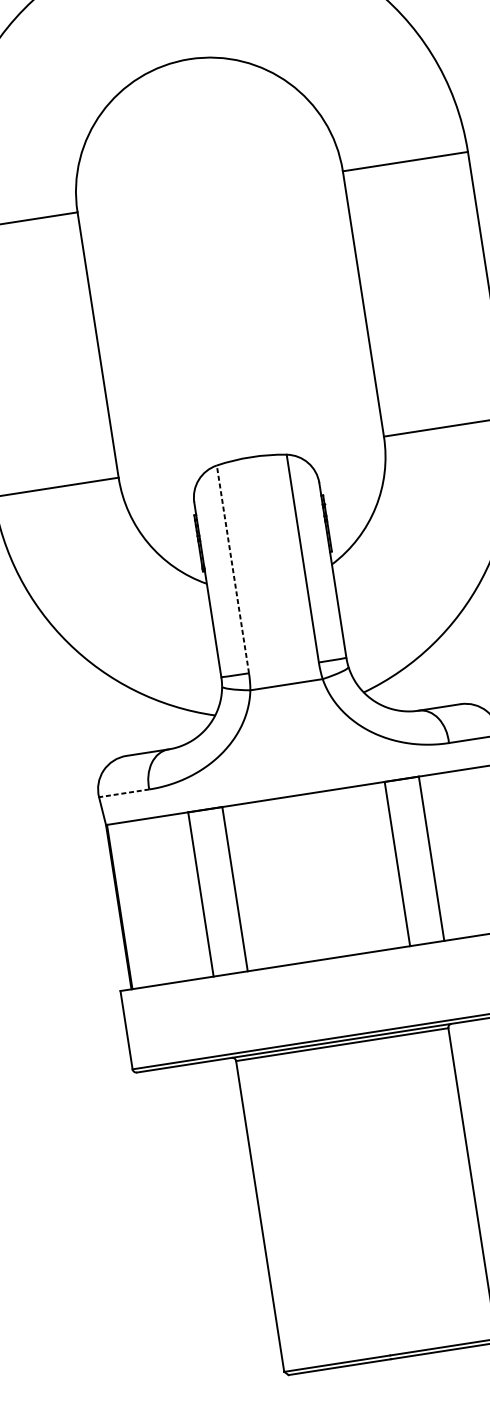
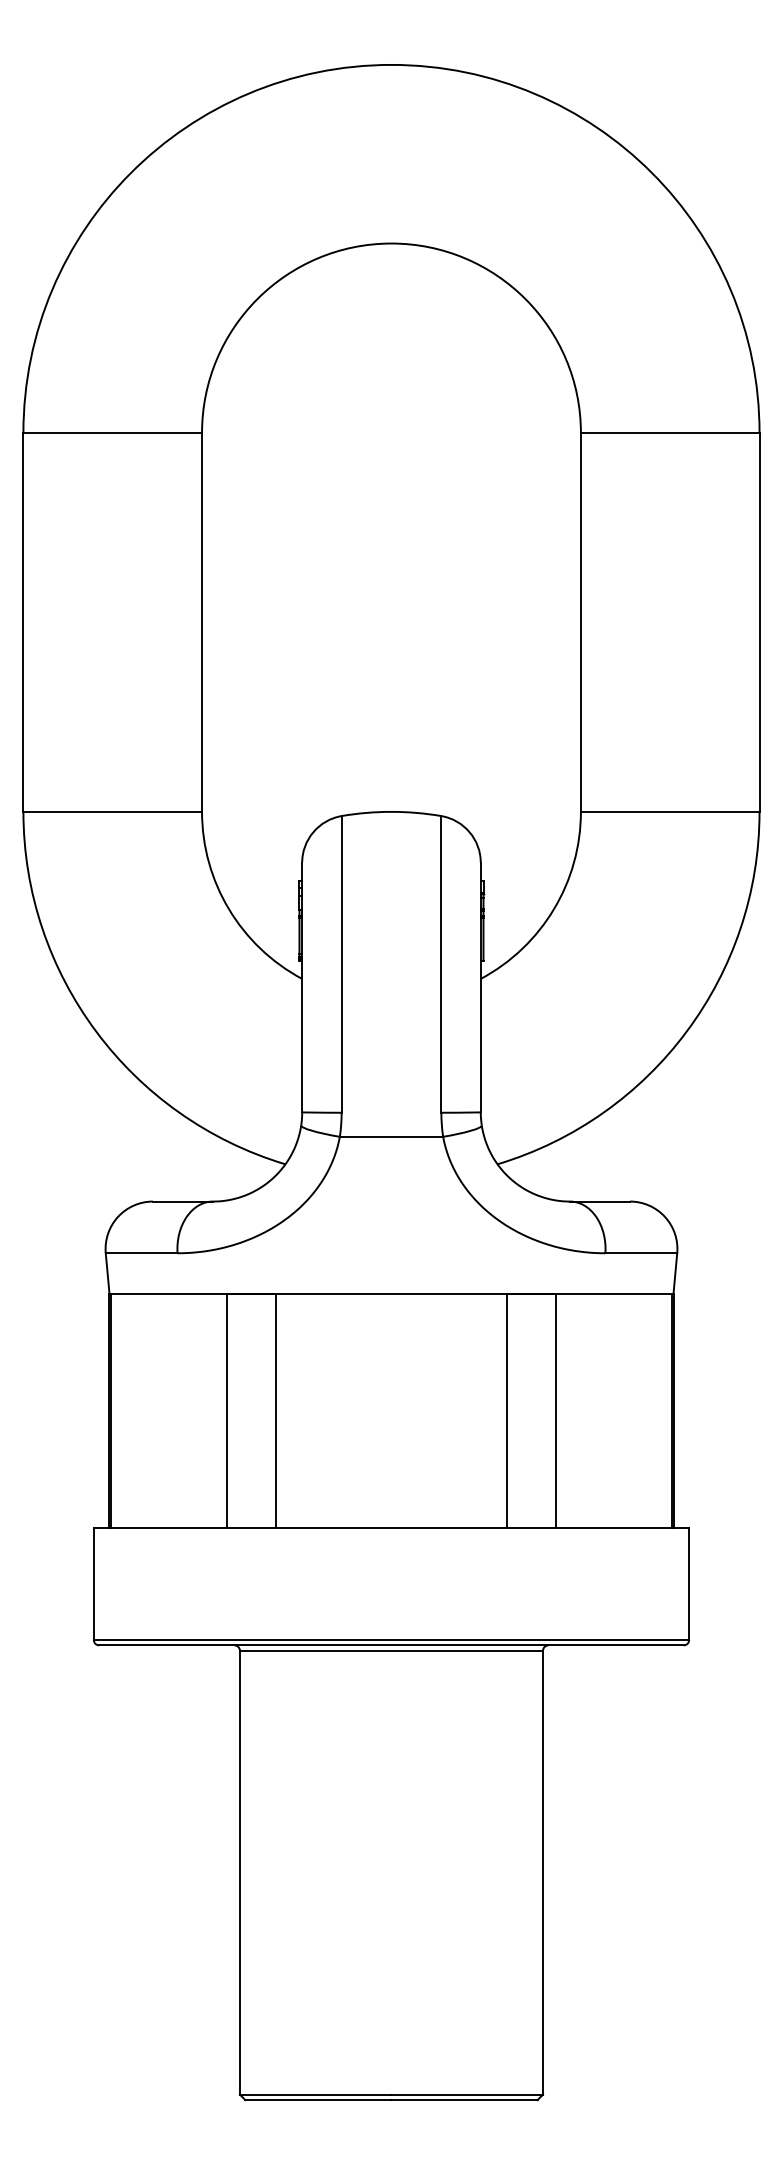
line: (232, 568) -> (341, 963), dashed -> solid
line: (124, 793) -> (141, 1253), dashed -> solid

